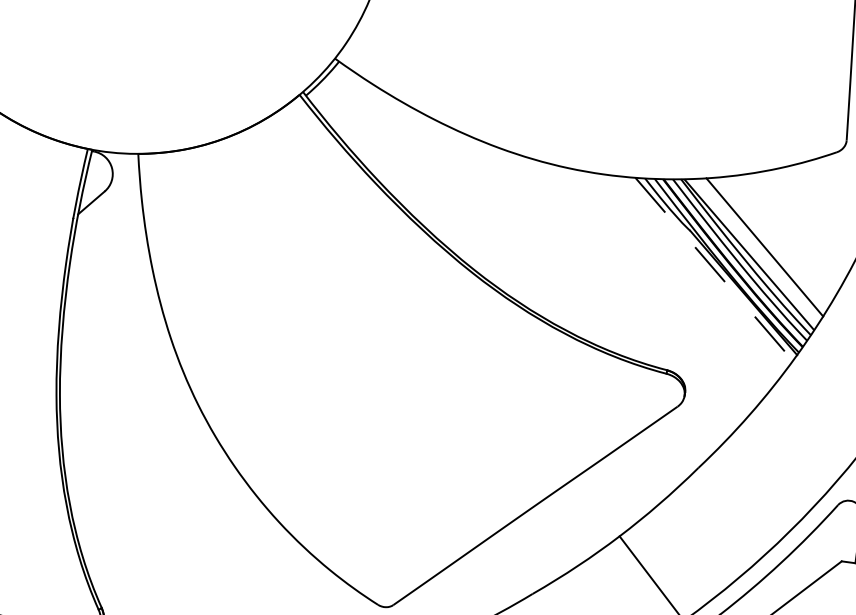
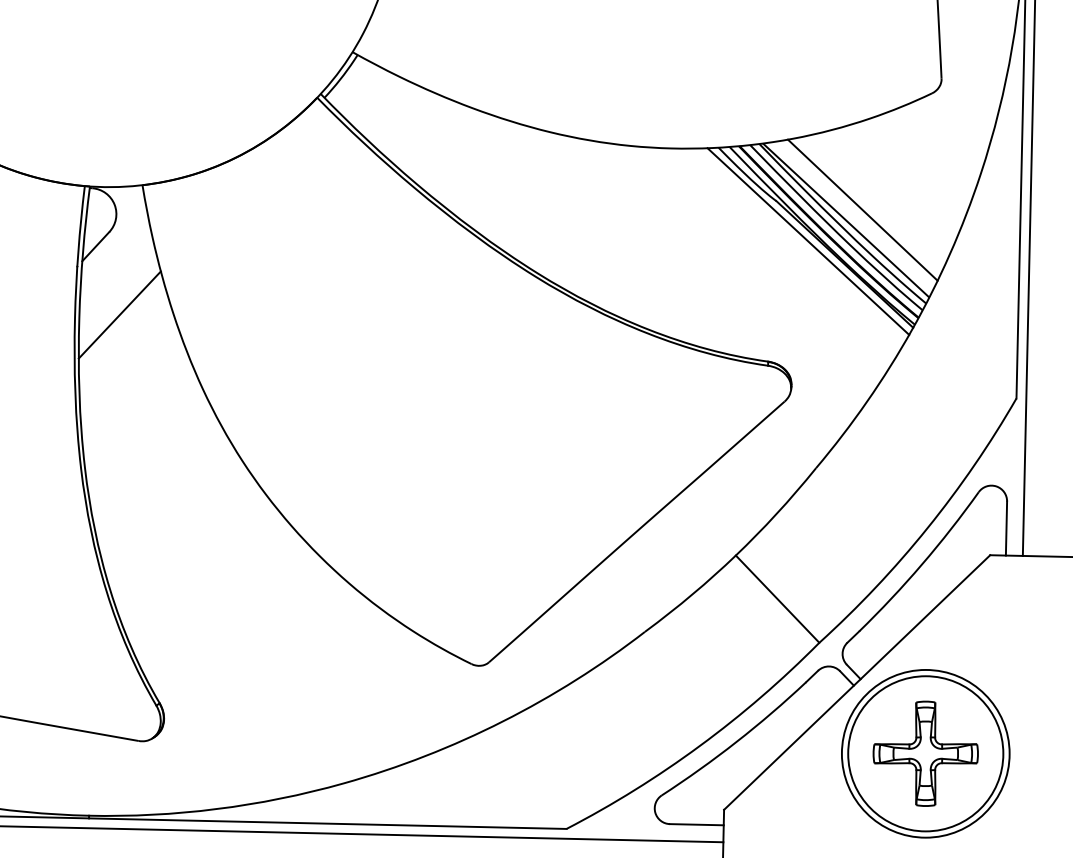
line: (105, 264) -> (119, 314), added
line: (714, 269) -> (808, 241), dashed -> solid

